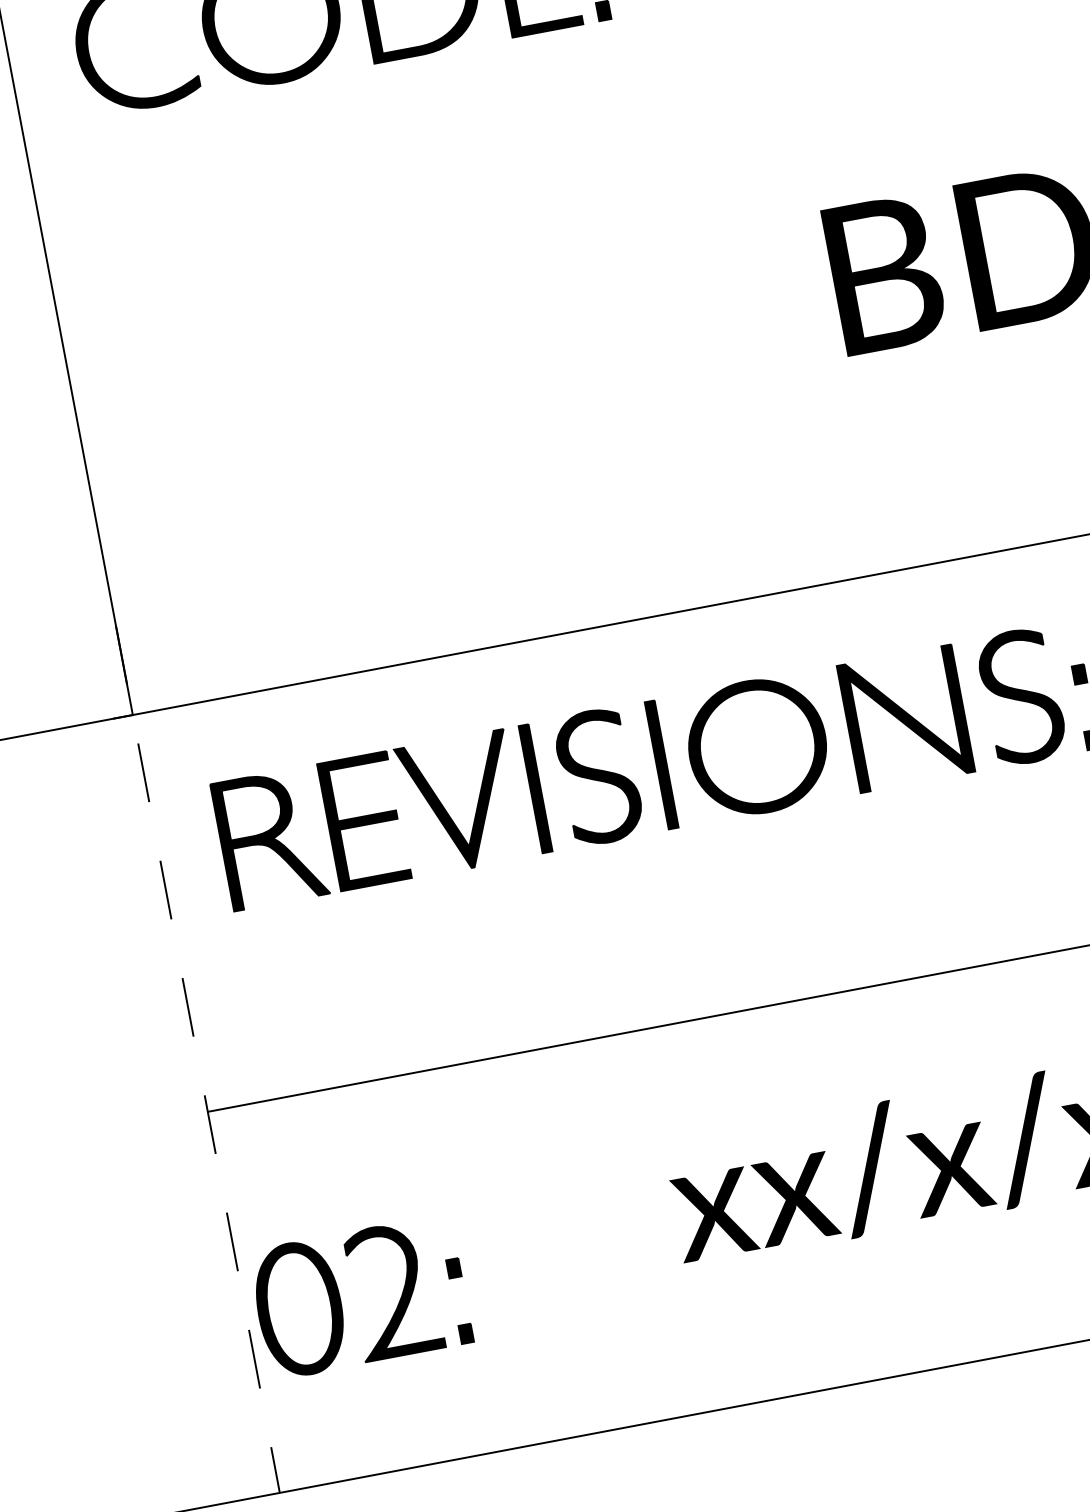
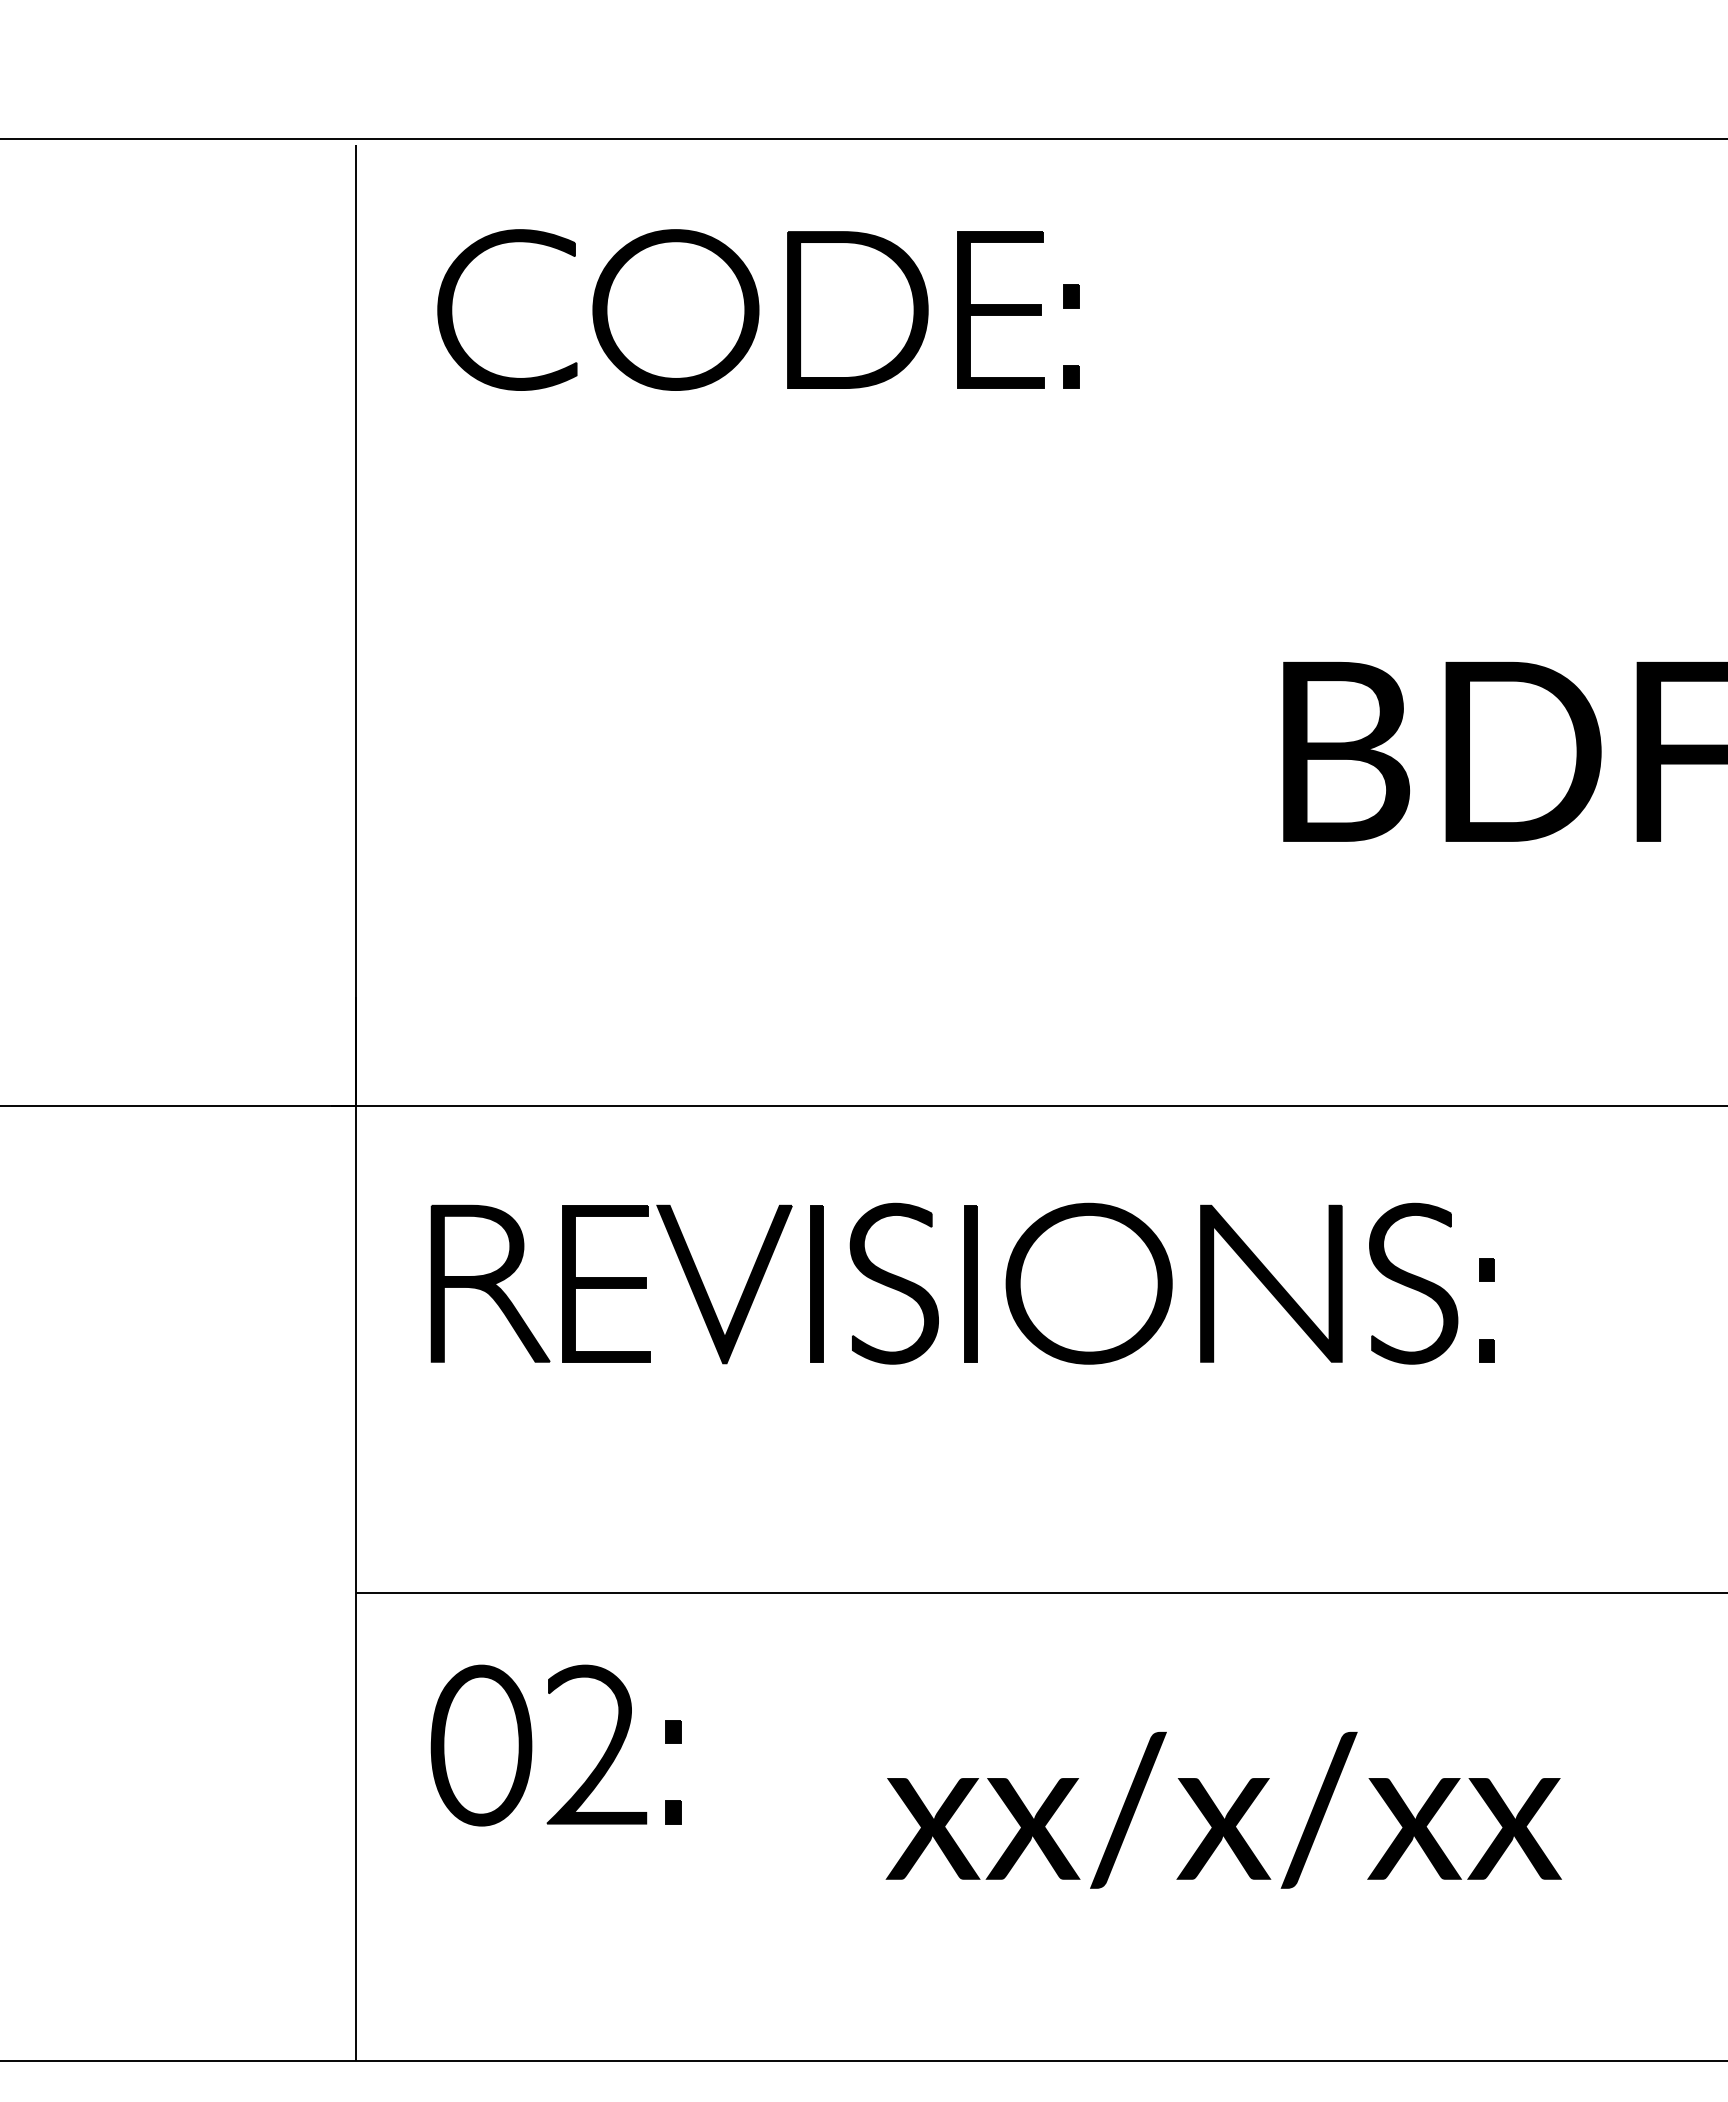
line: (197, 1059) -> (355, 1529), dashed -> solid
part: (341, 1300) -> (532, 1745), moved

